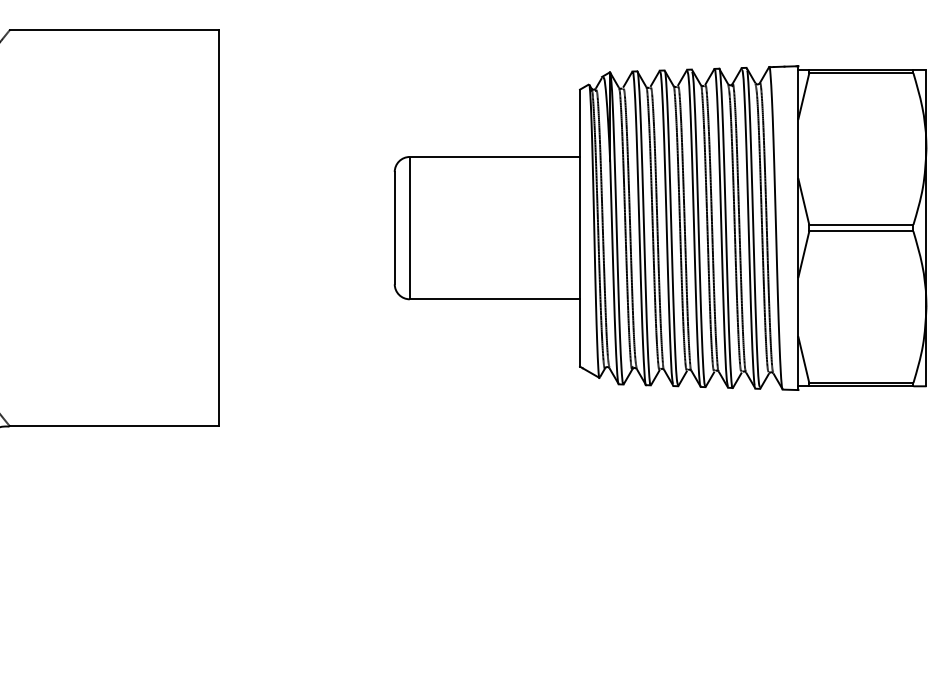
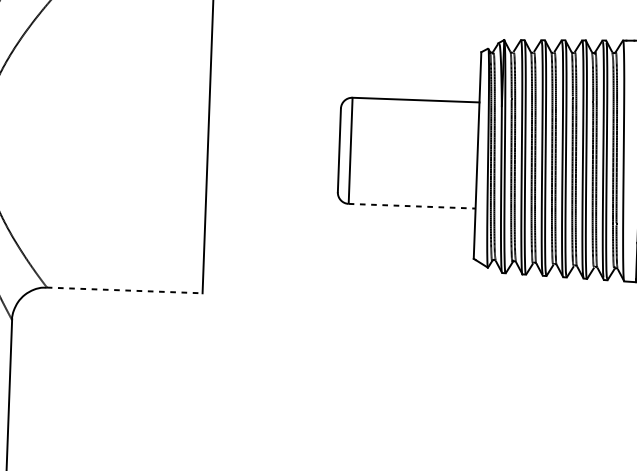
line: (495, 299) -> (412, 206), solid -> dashed
line: (114, 426) -> (125, 290), solid -> dashed

